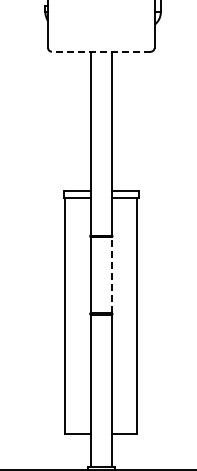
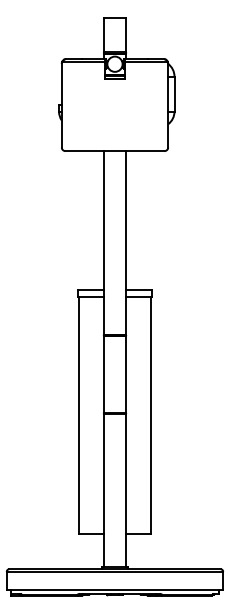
line: (100, 52) -> (114, 151), dashed -> solid
line: (111, 274) -> (125, 373), dashed -> solid

